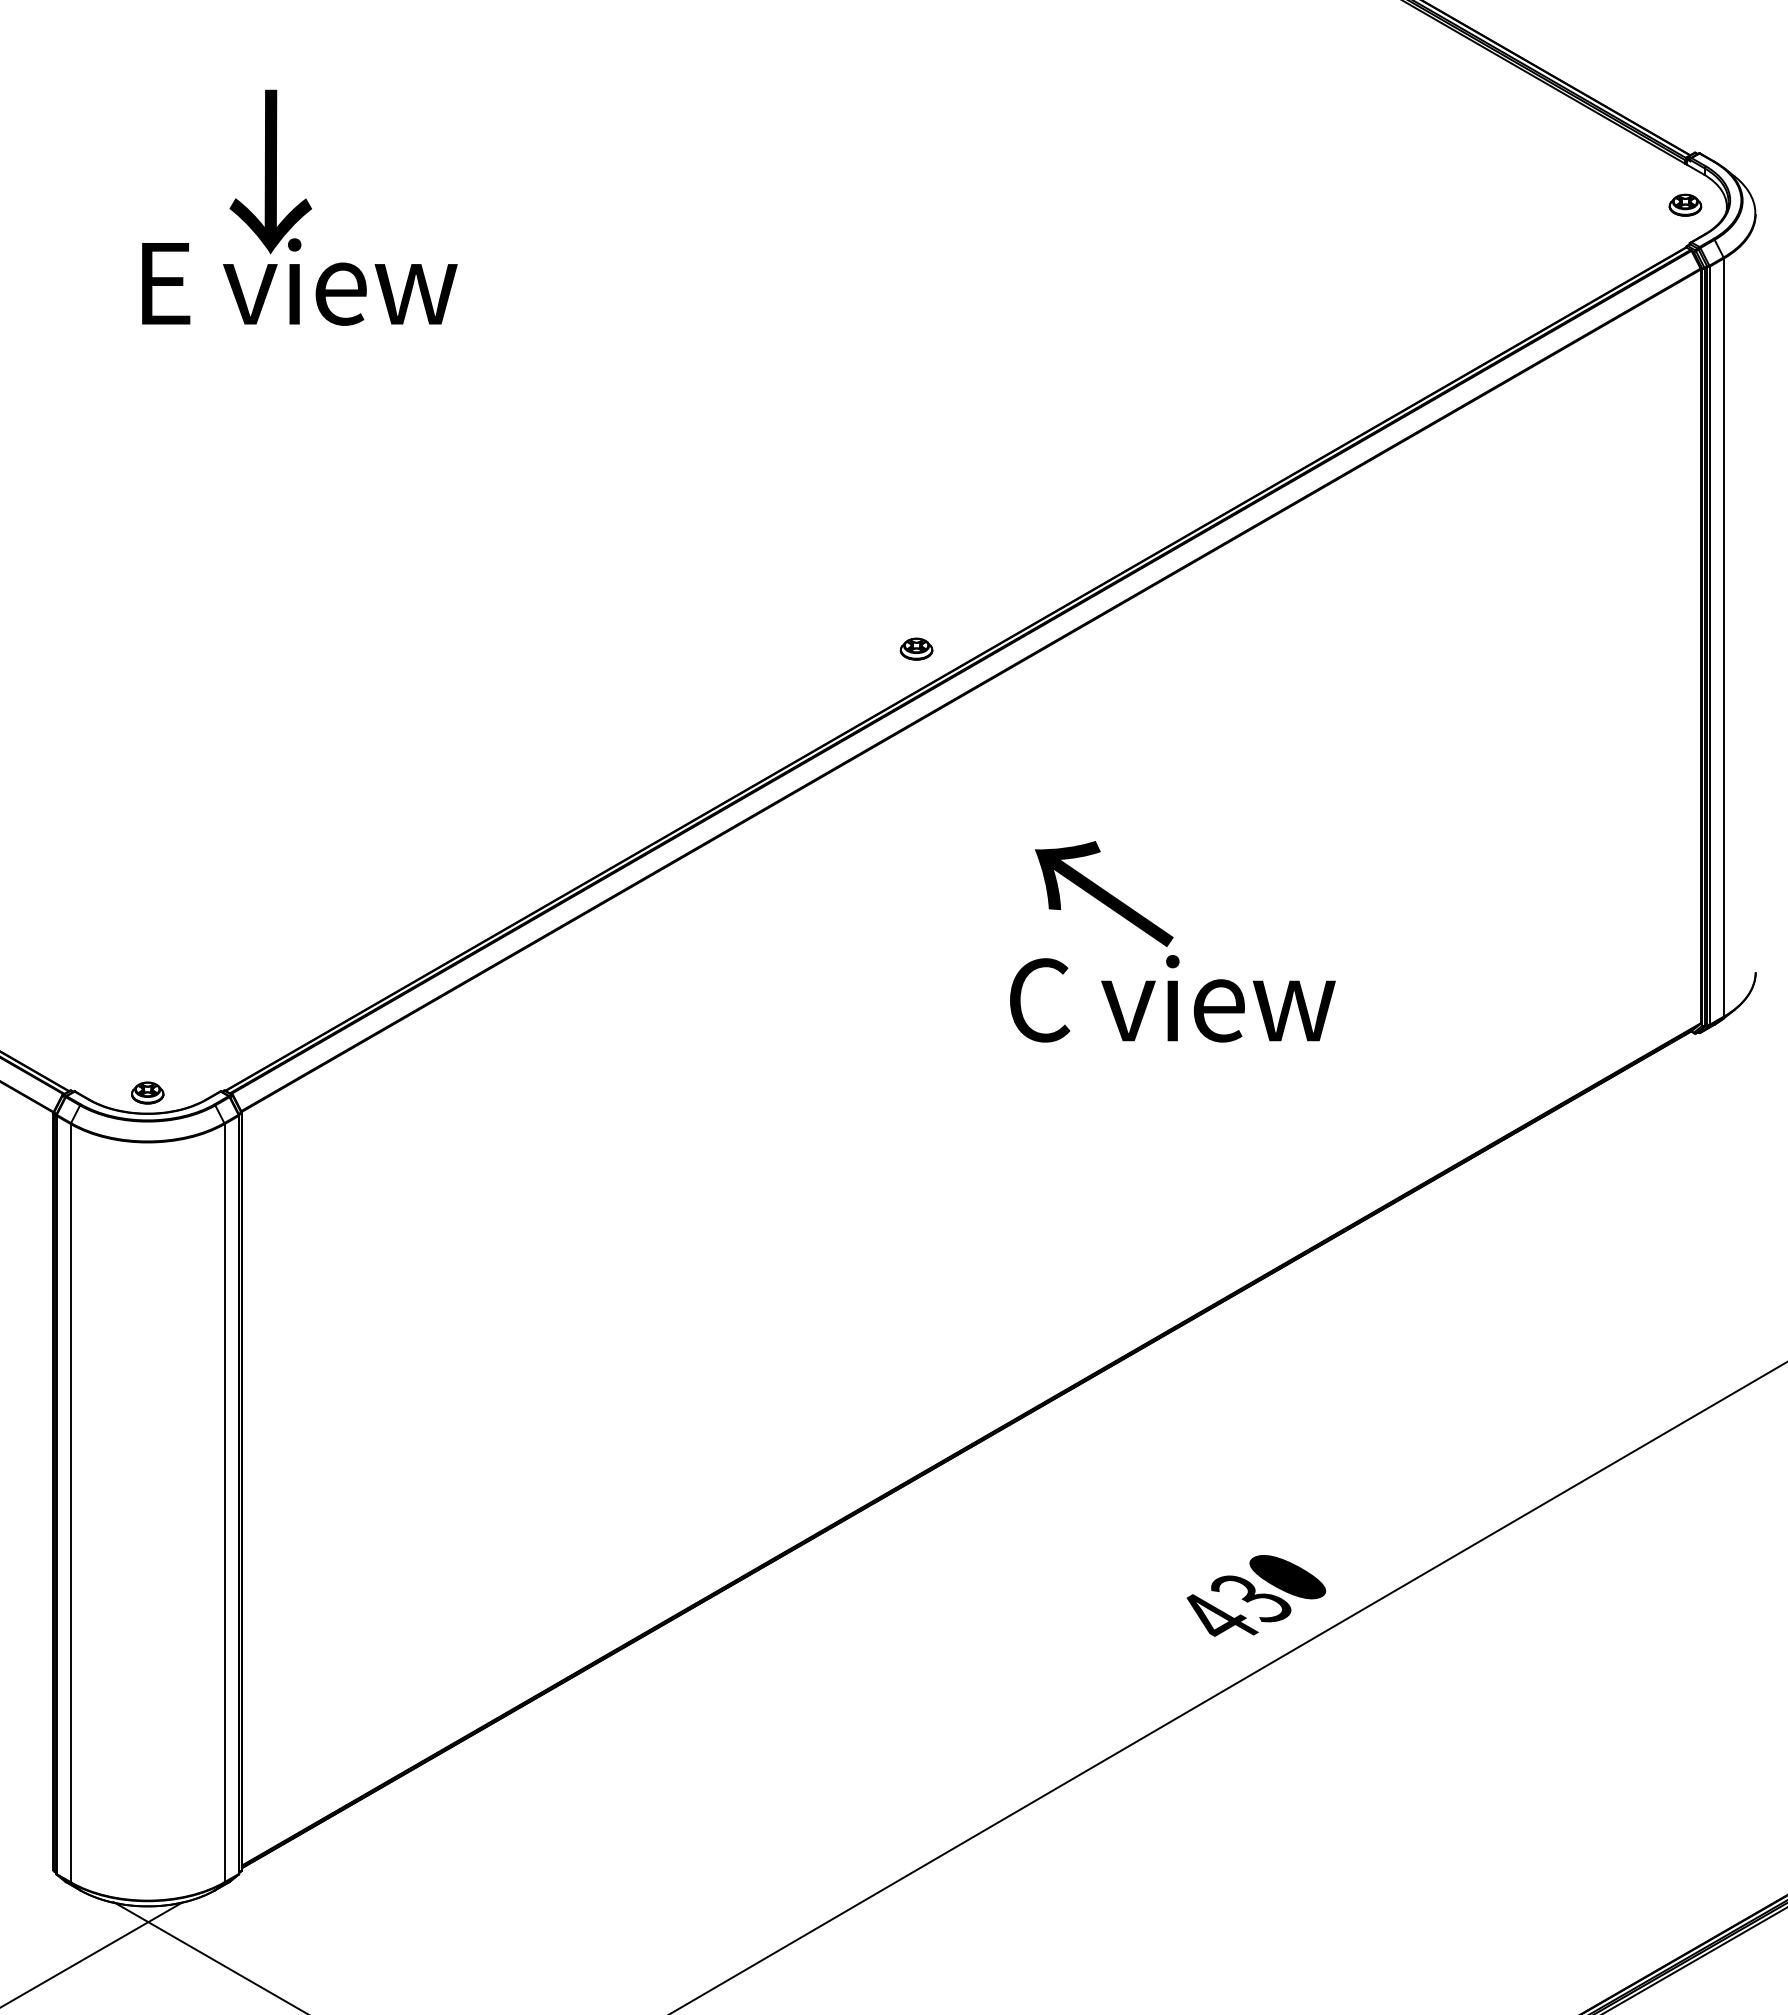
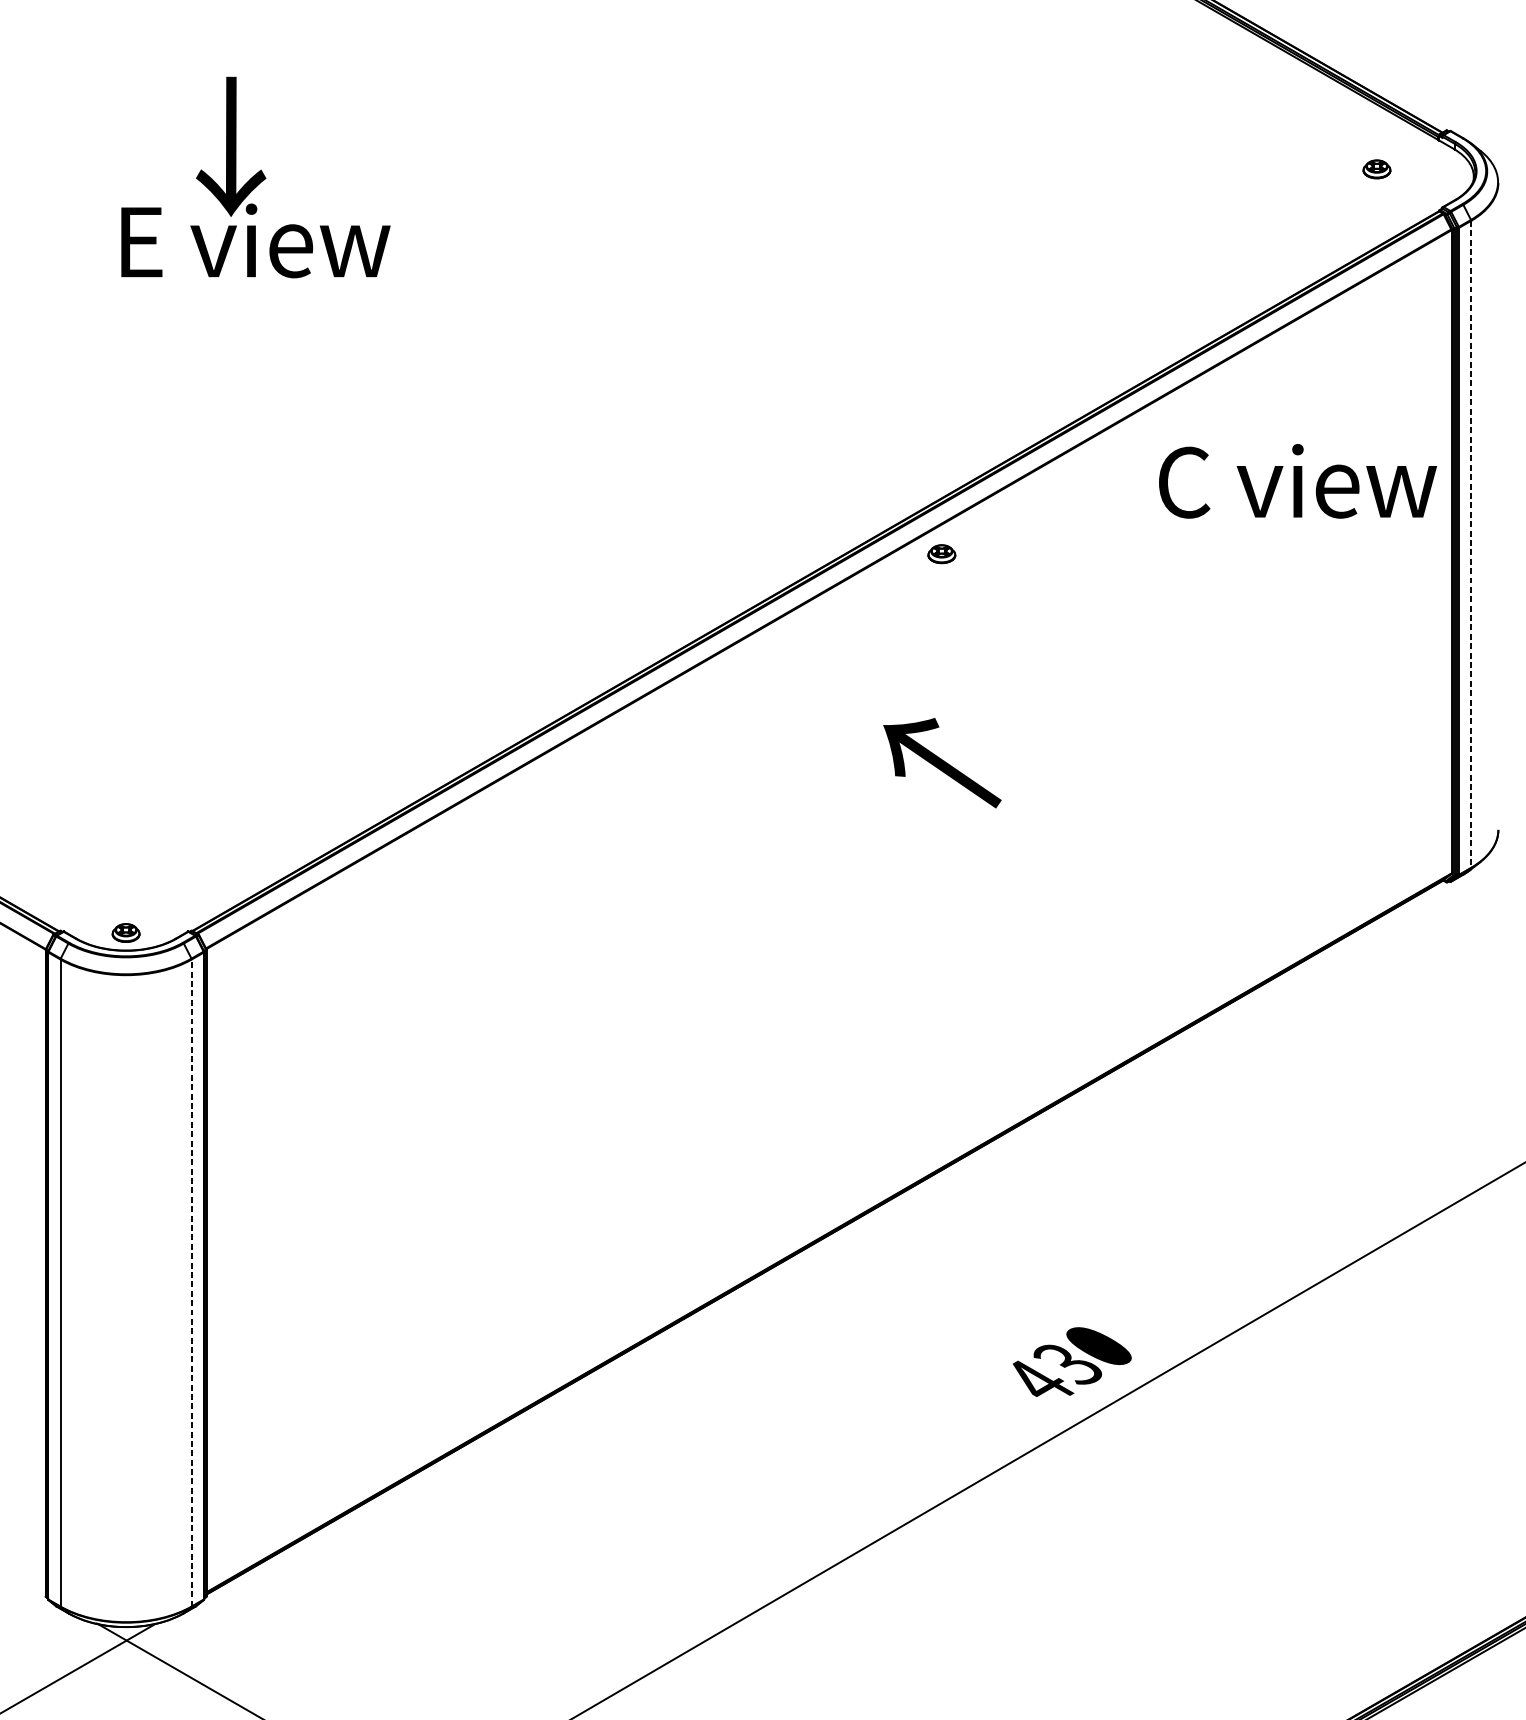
part: (1685, 204) -> (1377, 168), moved
line: (1723, 638) -> (1470, 545), solid -> dashed
part: (916, 648) -> (941, 553), moved
text: (1172, 998) -> (1297, 481), moved
line: (224, 1502) -> (191, 1282), solid -> dashed

